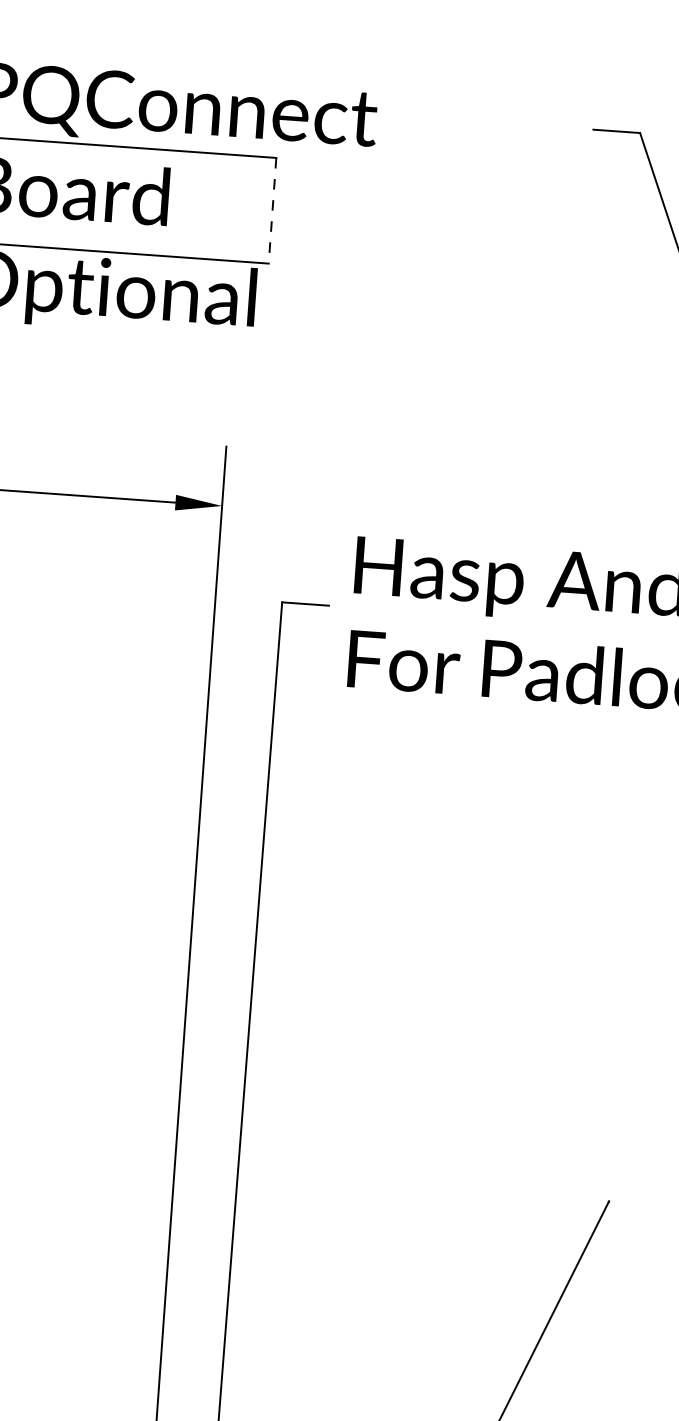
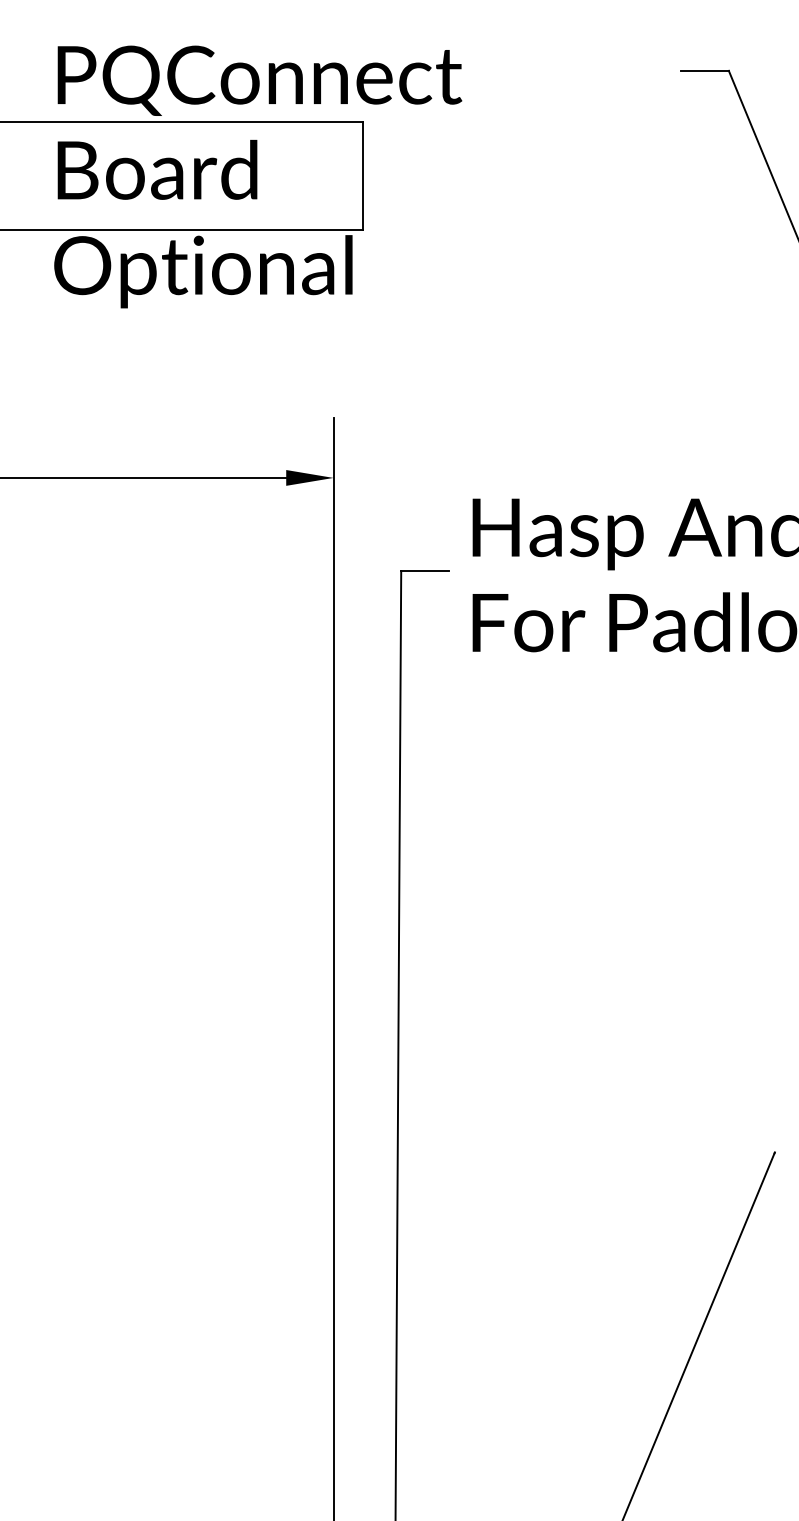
line: (272, 211) -> (363, 176), dashed -> solid

